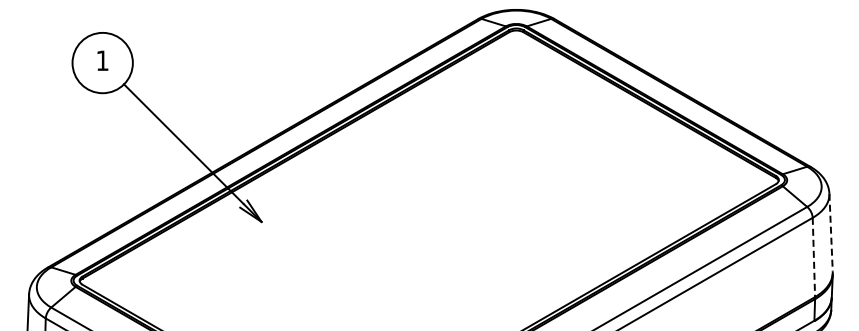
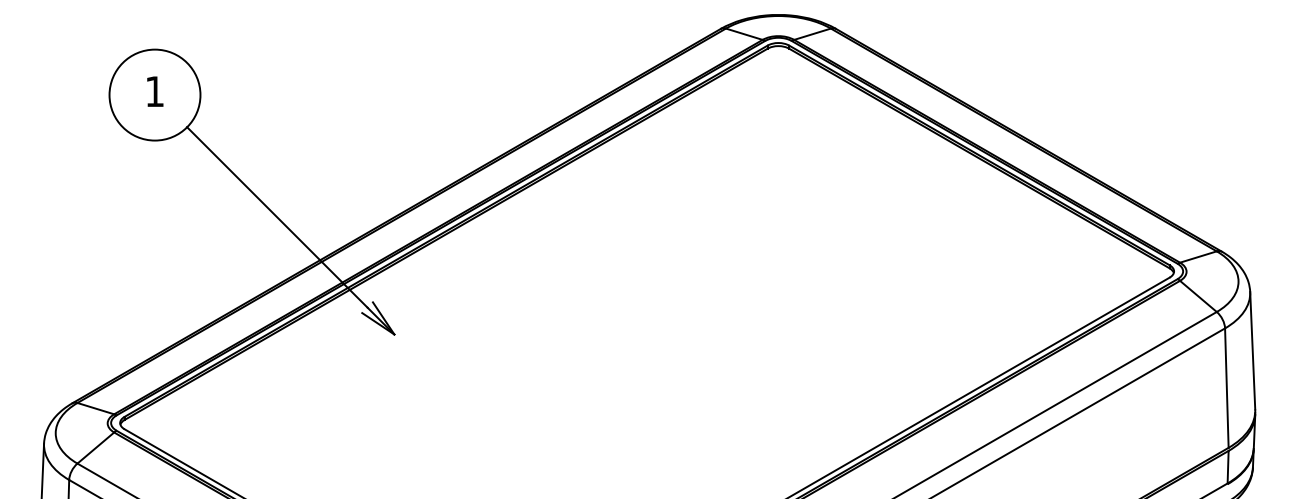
line: (831, 232) -> (1253, 350), dashed -> solid
line: (813, 257) -> (1226, 388), dashed -> solid

